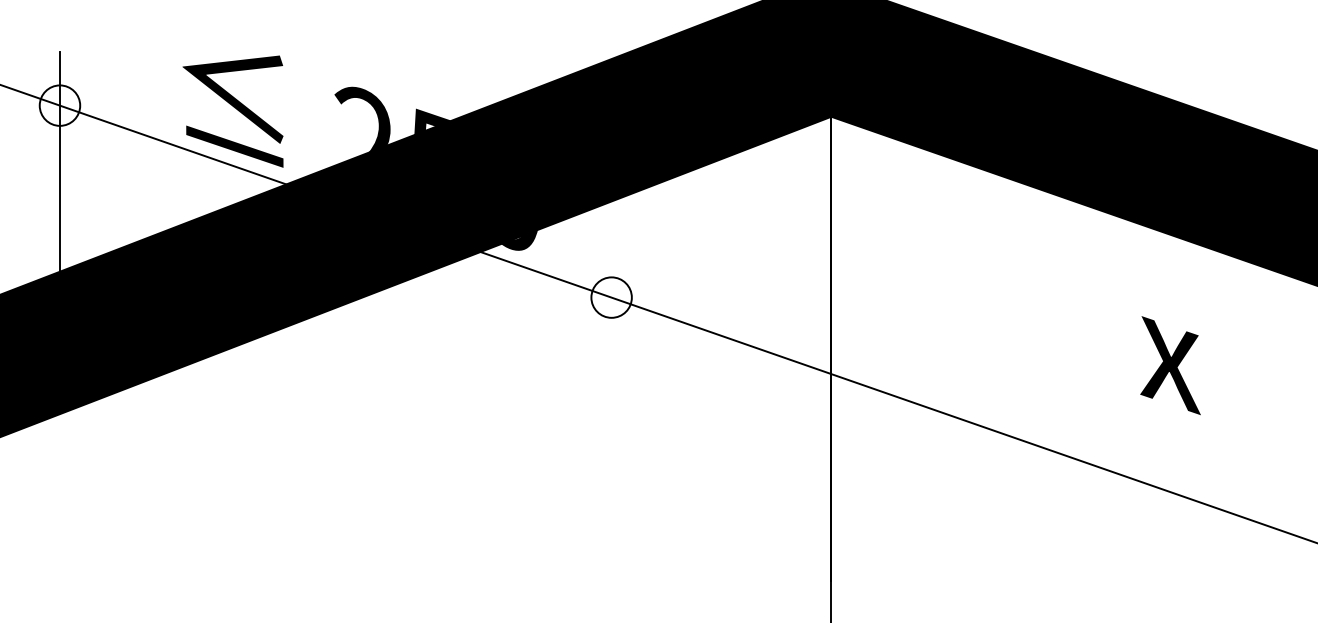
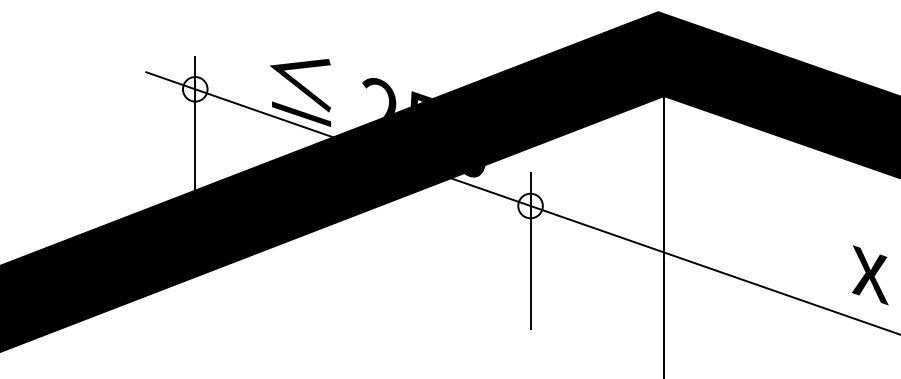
text: (1170, 365) -> (870, 275), moved
line: (611, 372) -> (530, 251), added

